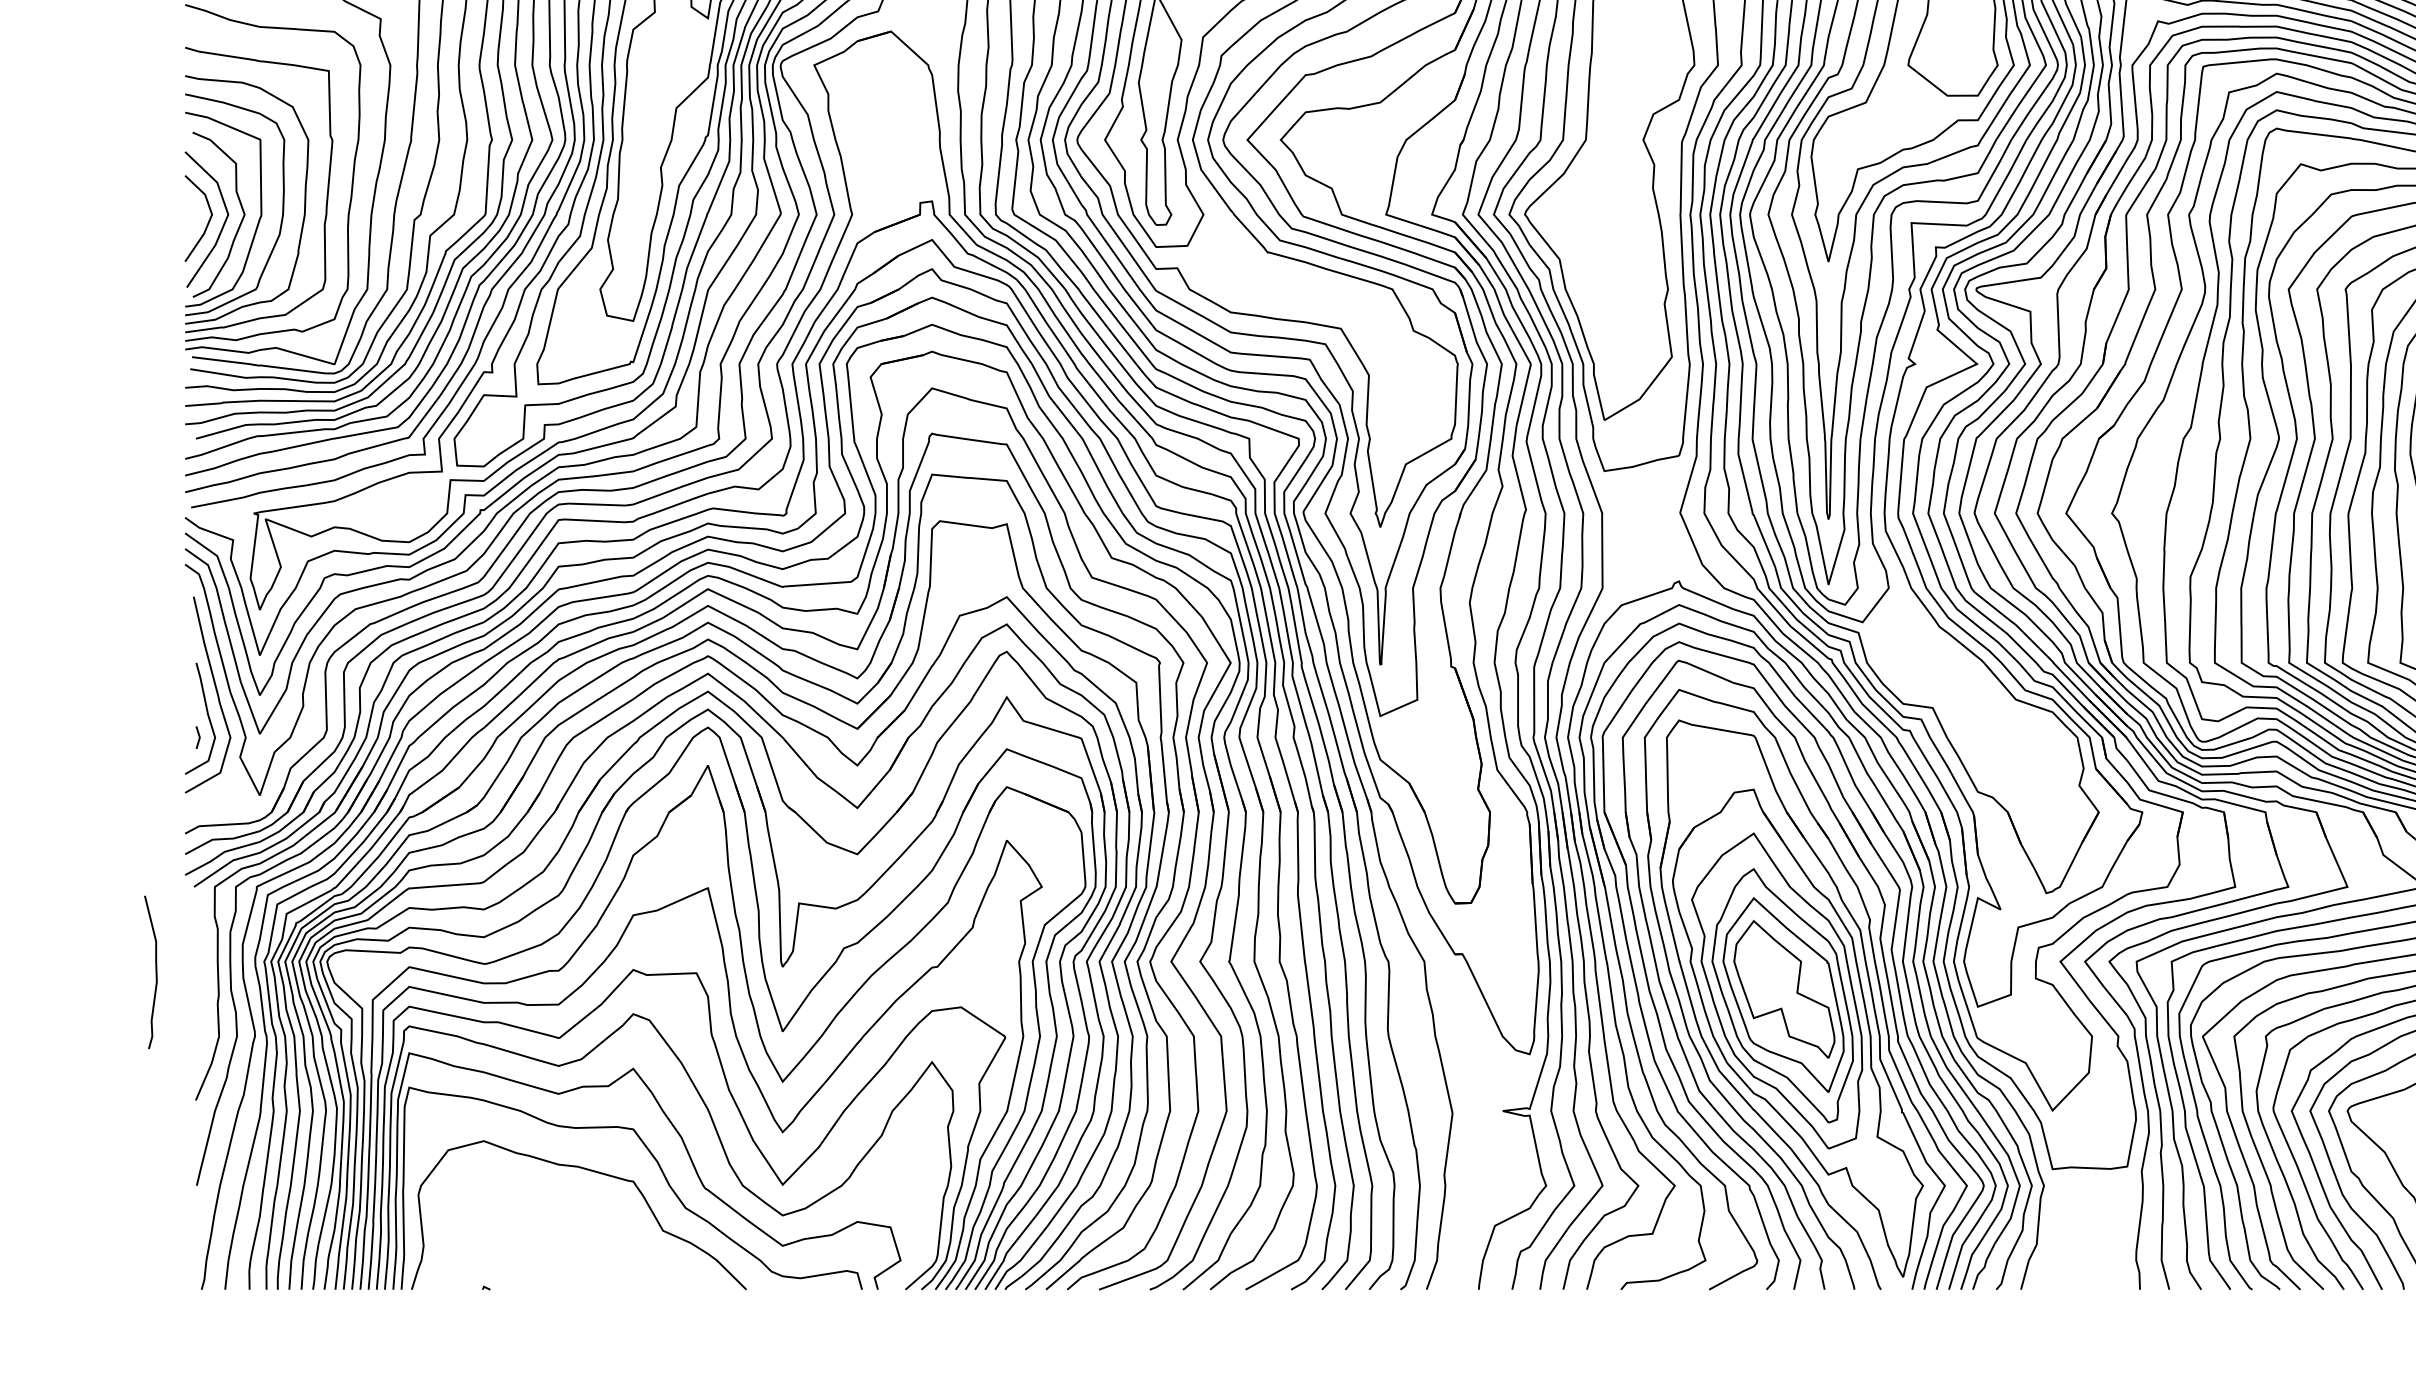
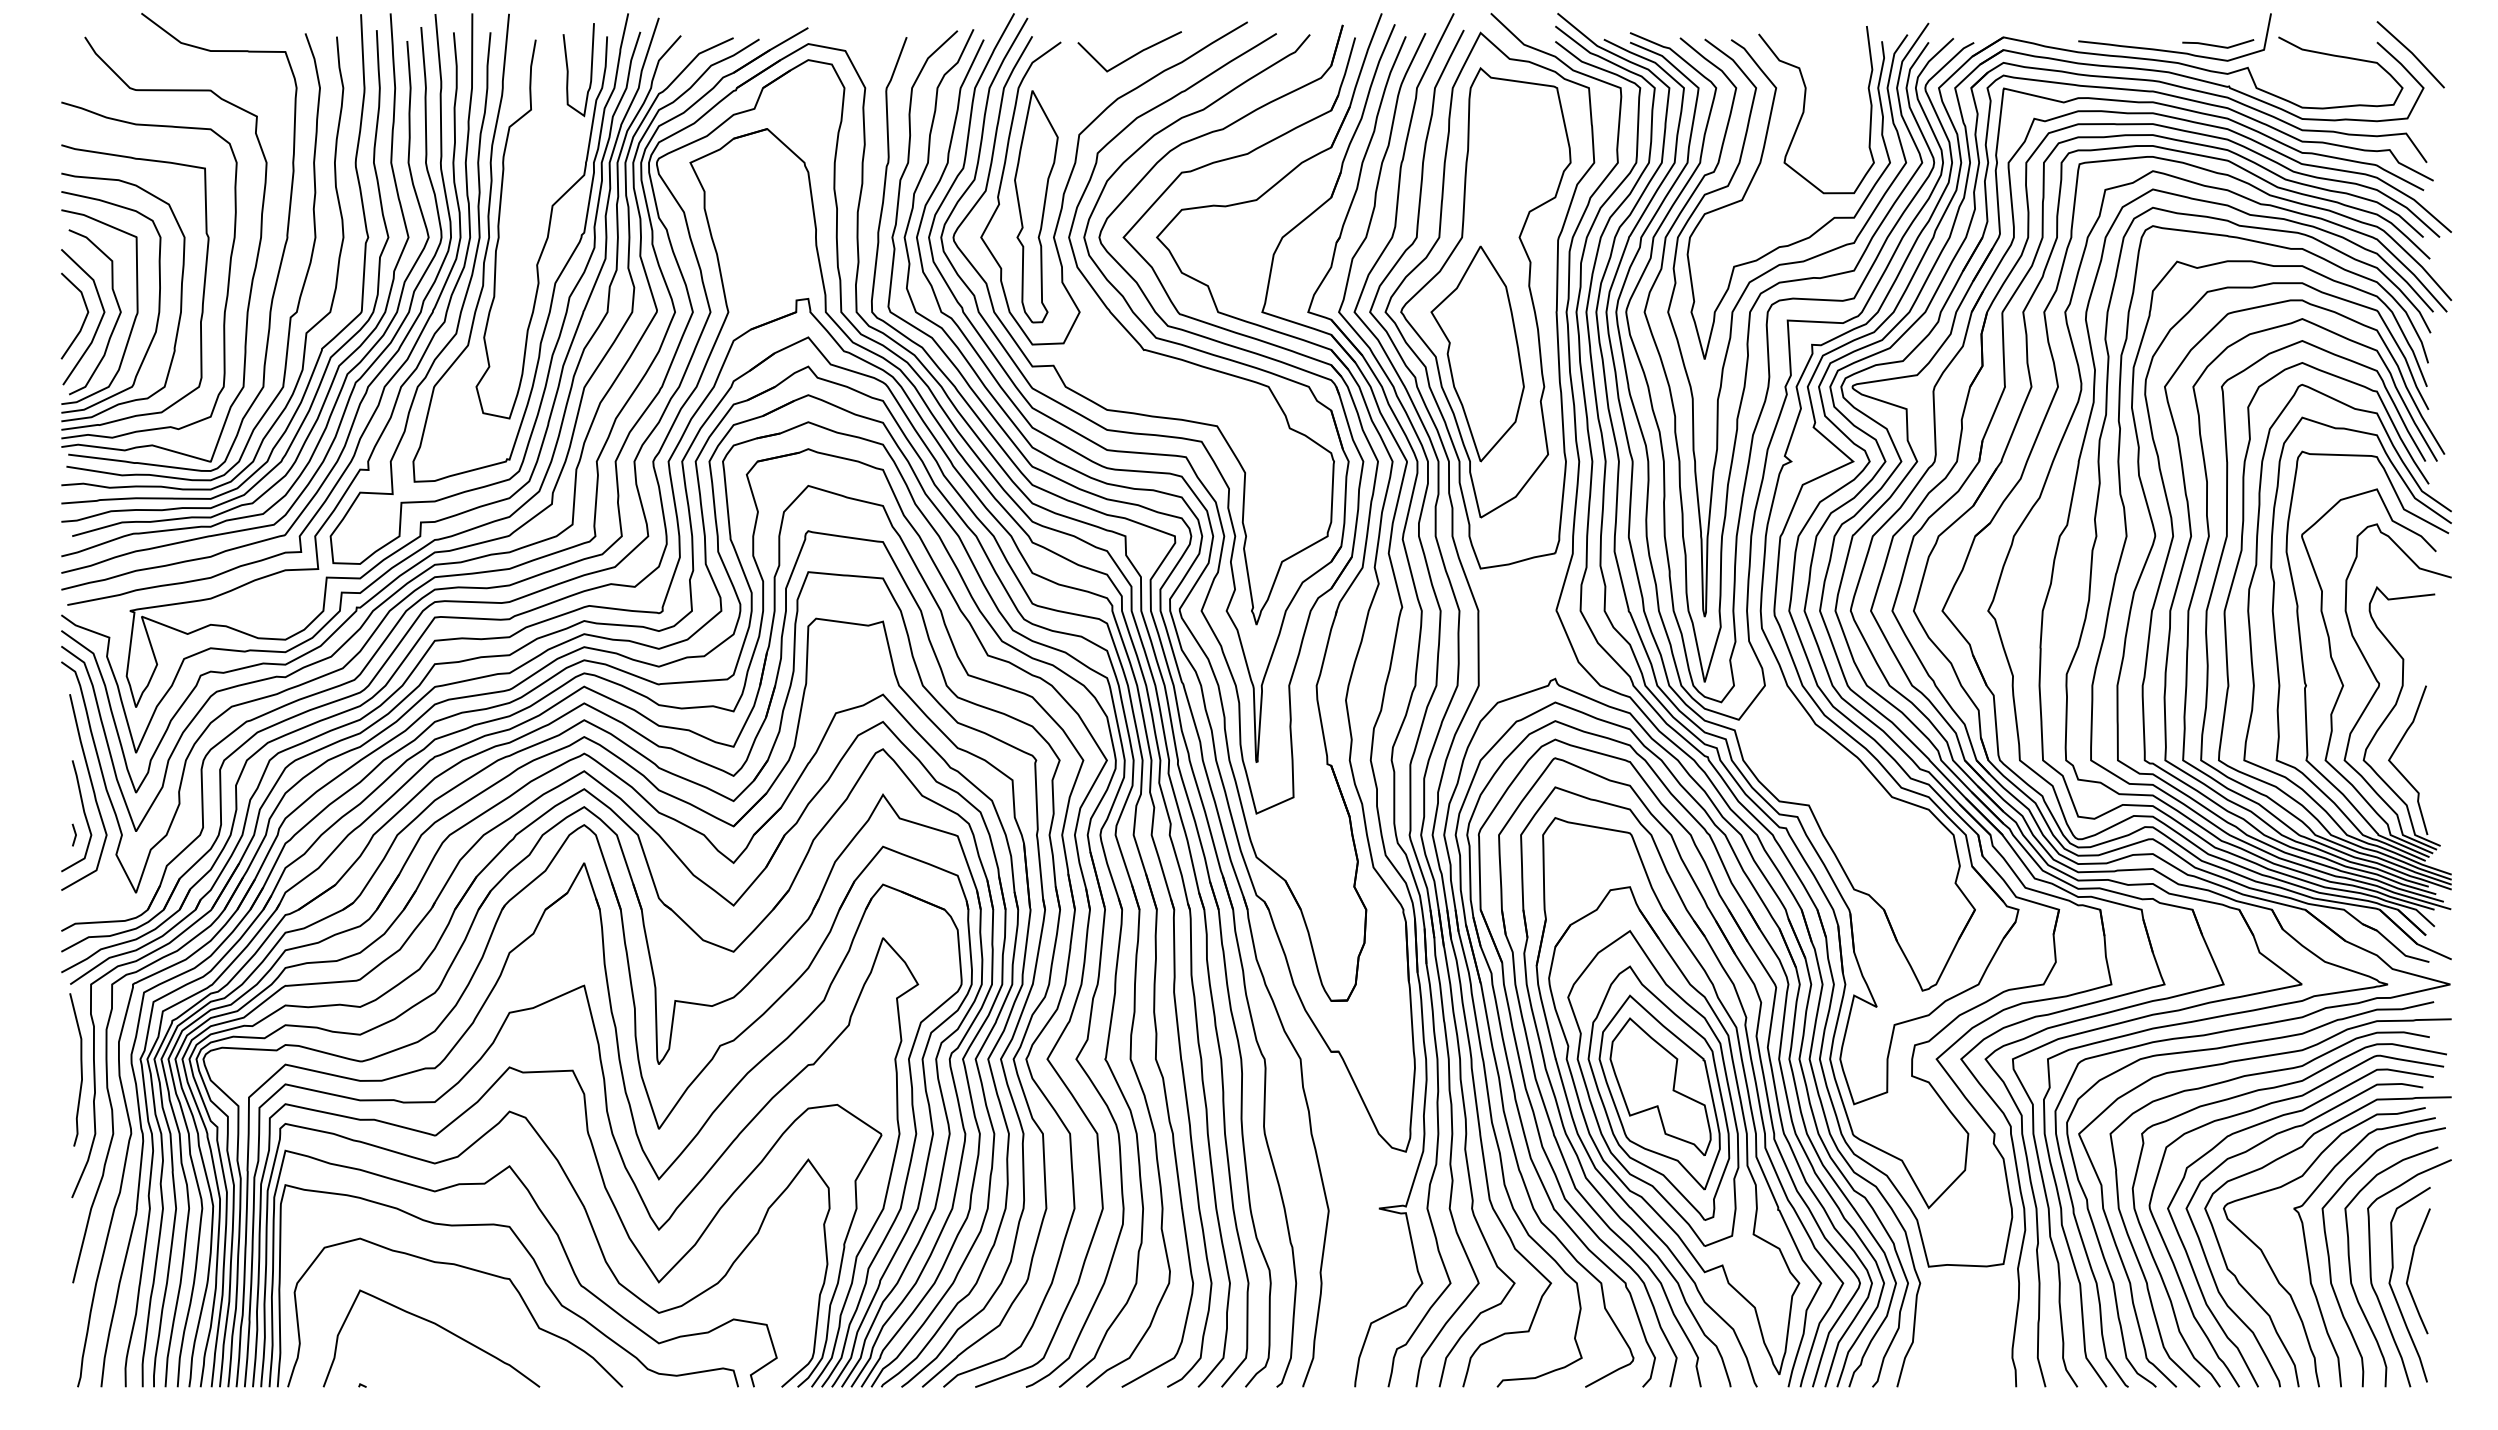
part: (1601, 256) -> (1477, 353), added
curve: (155, 972) -> (80, 1069), moved
curve: (561, 1229) -> (437, 1326), added

